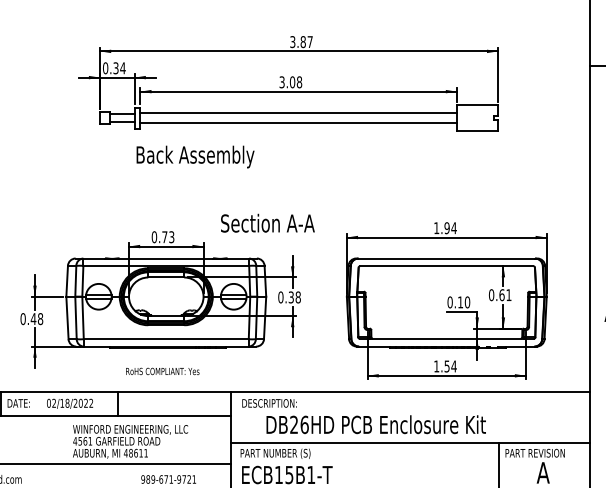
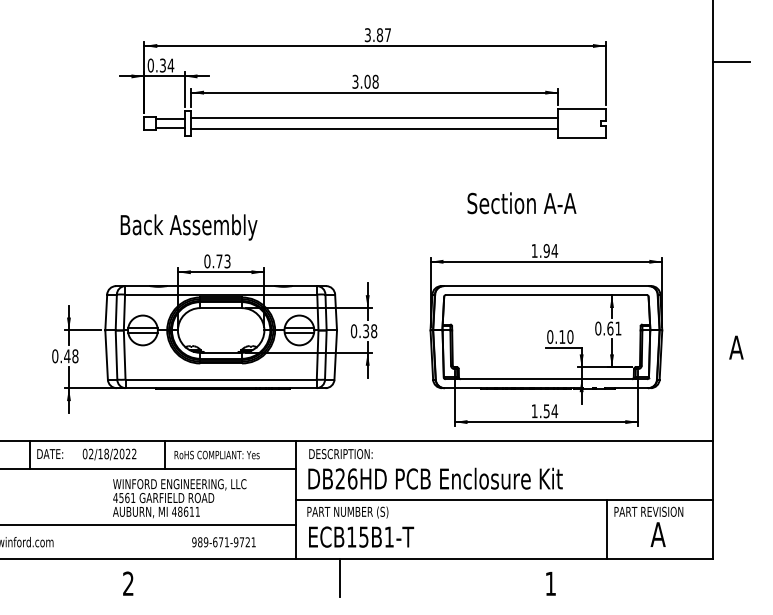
text: (195, 157) -> (188, 227), moved
text: (267, 223) -> (521, 203), moved
text: (162, 370) -> (216, 454), moved
text: (376, 424) -> (435, 478), moved

